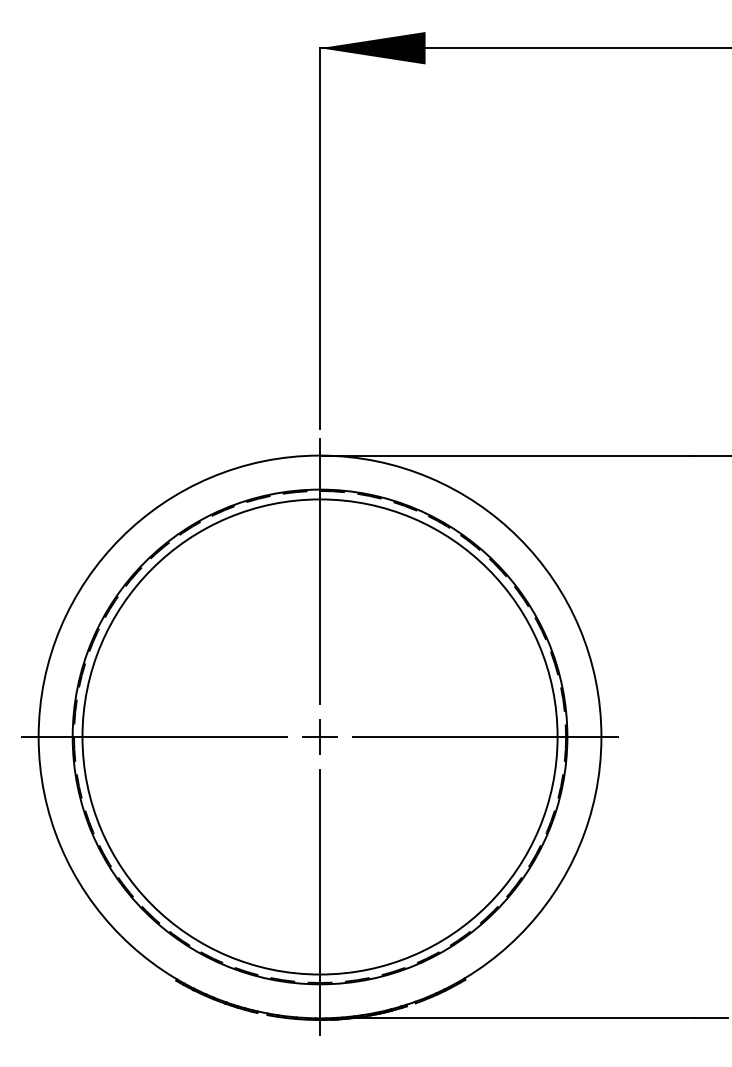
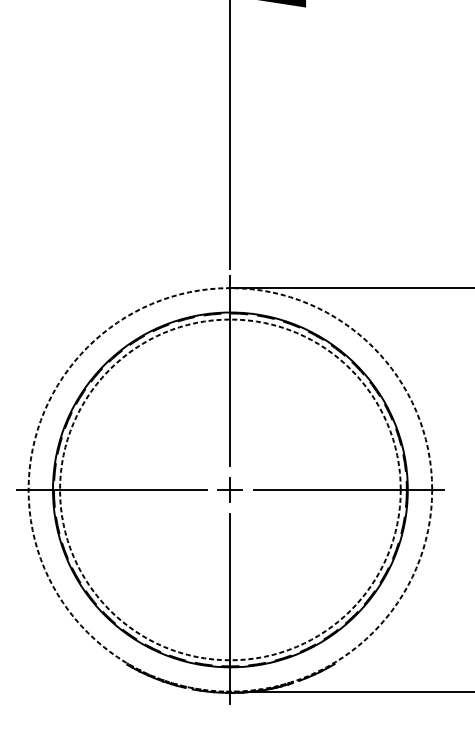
circle: (319, 736) -> (230, 489), solid -> dashed
circle: (319, 736) -> (230, 489), solid -> dashed

